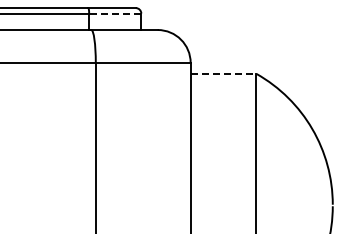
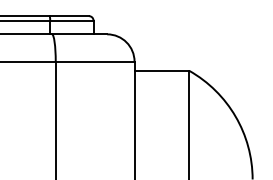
line: (114, 13) -> (71, 20), dashed -> solid
line: (223, 73) -> (161, 70), dashed -> solid

